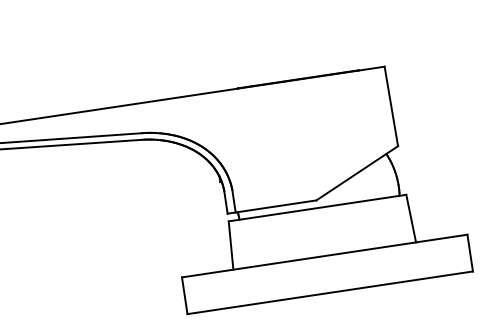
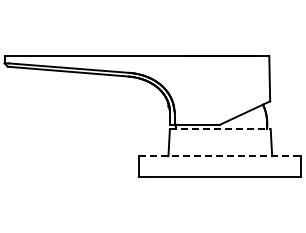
line: (317, 208) -> (220, 129), solid -> dashed
line: (325, 256) -> (220, 156), solid -> dashed

